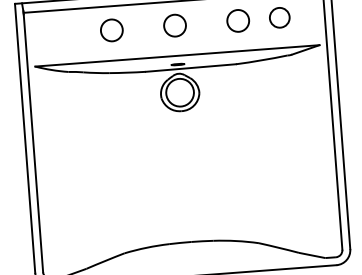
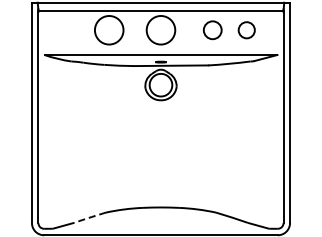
circle: (174, 25) -> (160, 30), size x1.6
circle: (112, 30) -> (109, 30), size x1.6
arc: (104, 260) -> (89, 217), solid -> dashed

